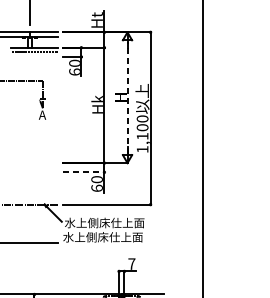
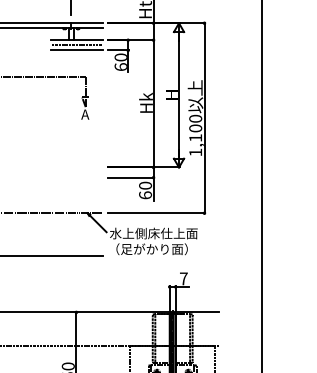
line: (34, 57) -> (76, 50), added
line: (127, 97) -> (179, 95), dashed -> solid
line: (84, 172) -> (131, 177), dashed -> solid
text: (102, 237) -> (151, 249), 水上側床仕上面 -> （足がかり面）

